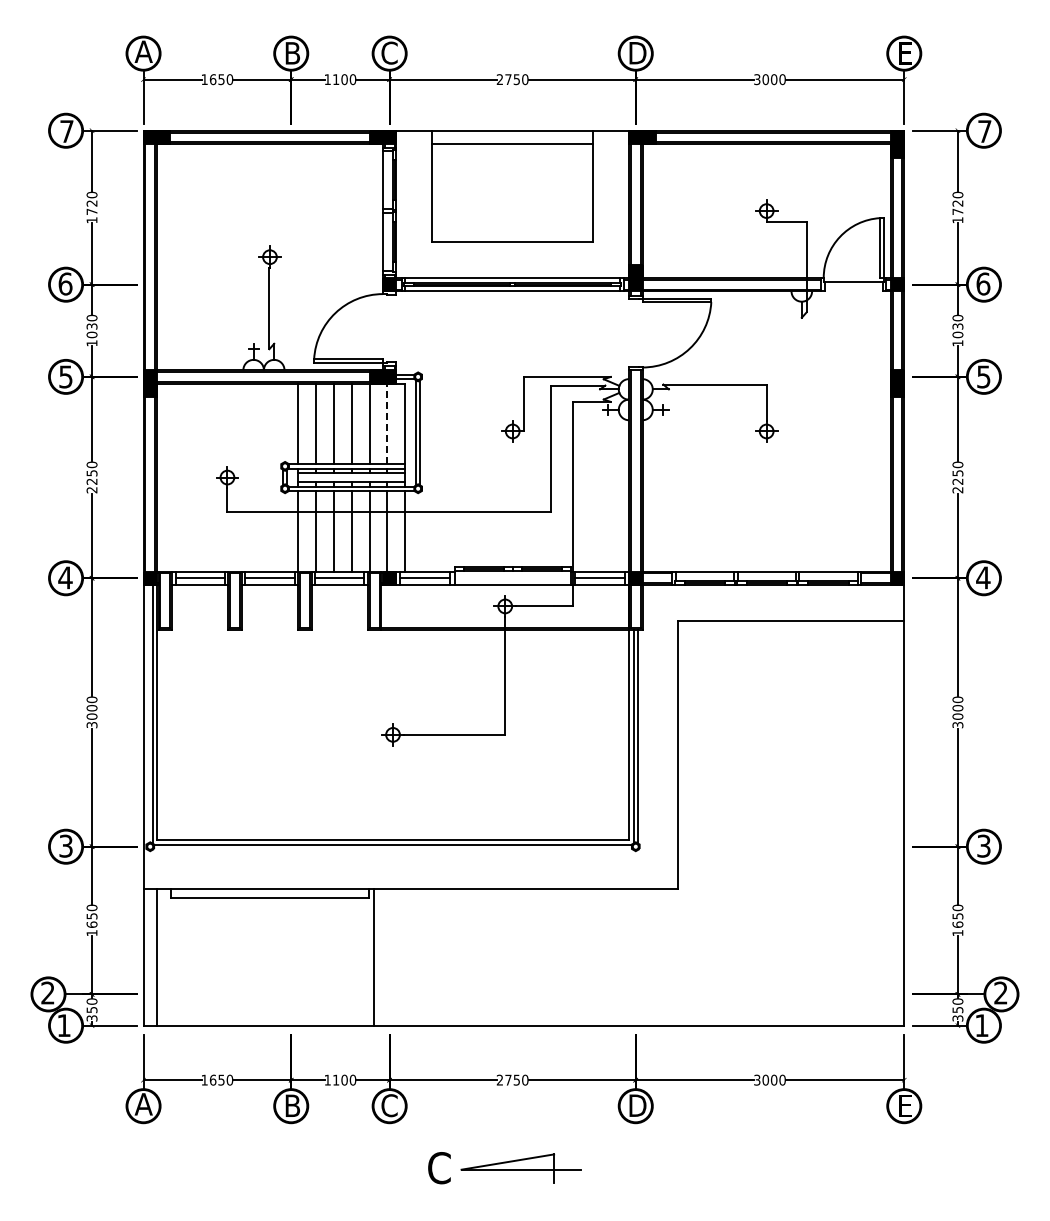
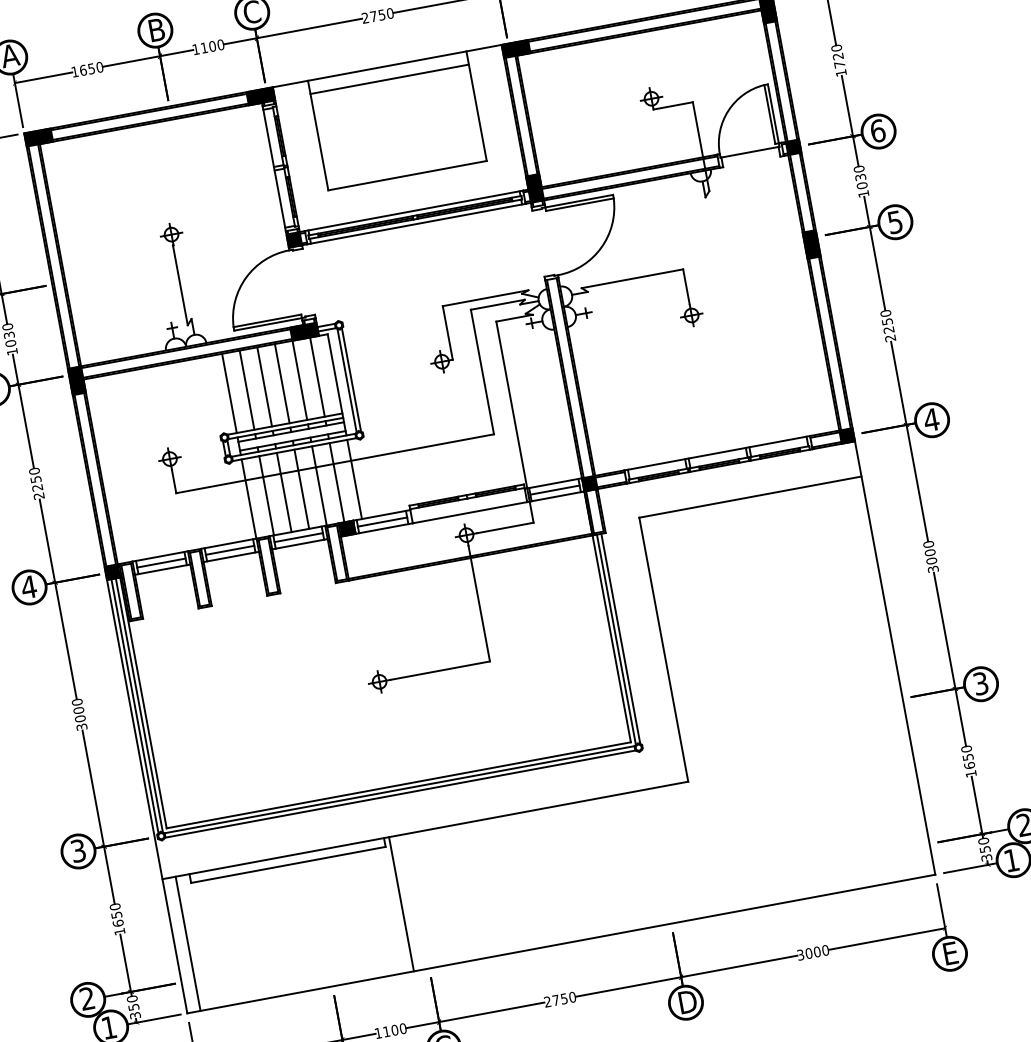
line: (387, 423) -> (317, 376), dashed -> solid
line: (148, 713) -> (135, 705), added
line: (392, 848) -> (399, 793), added

